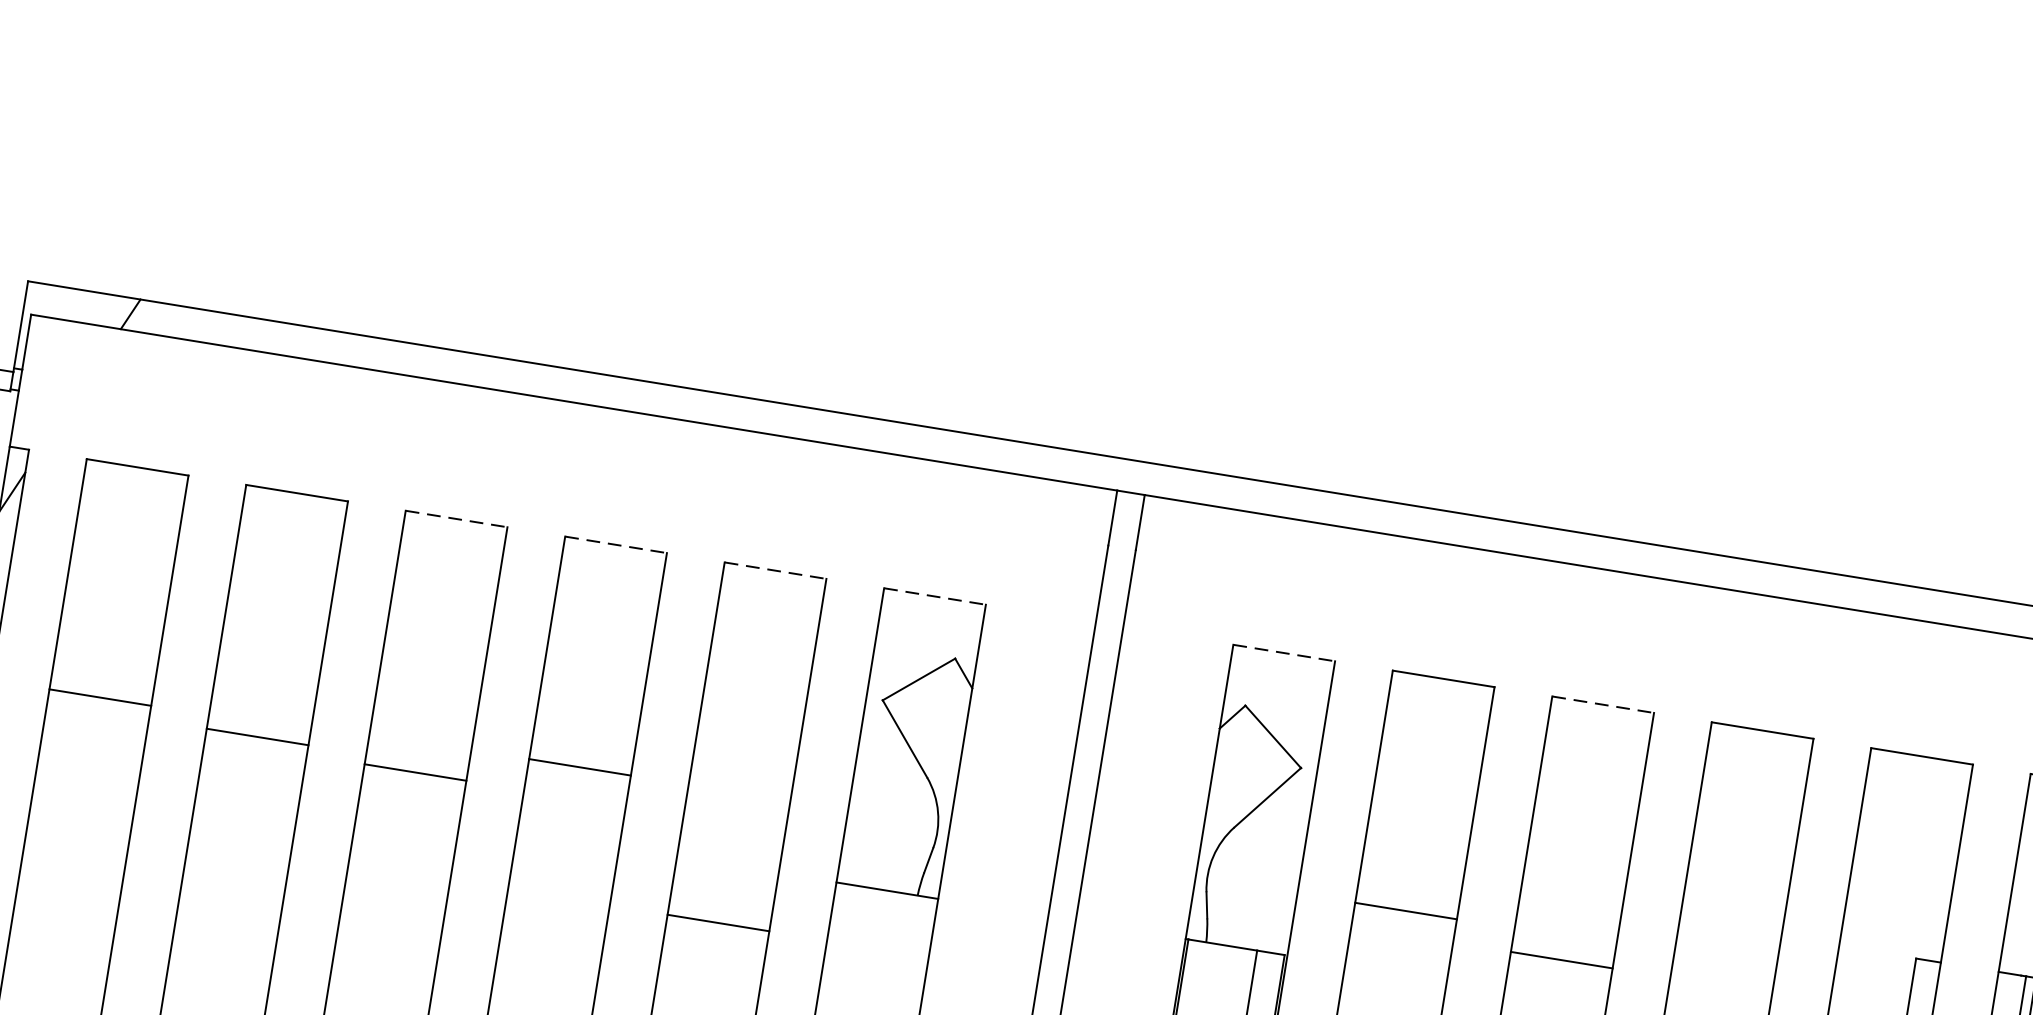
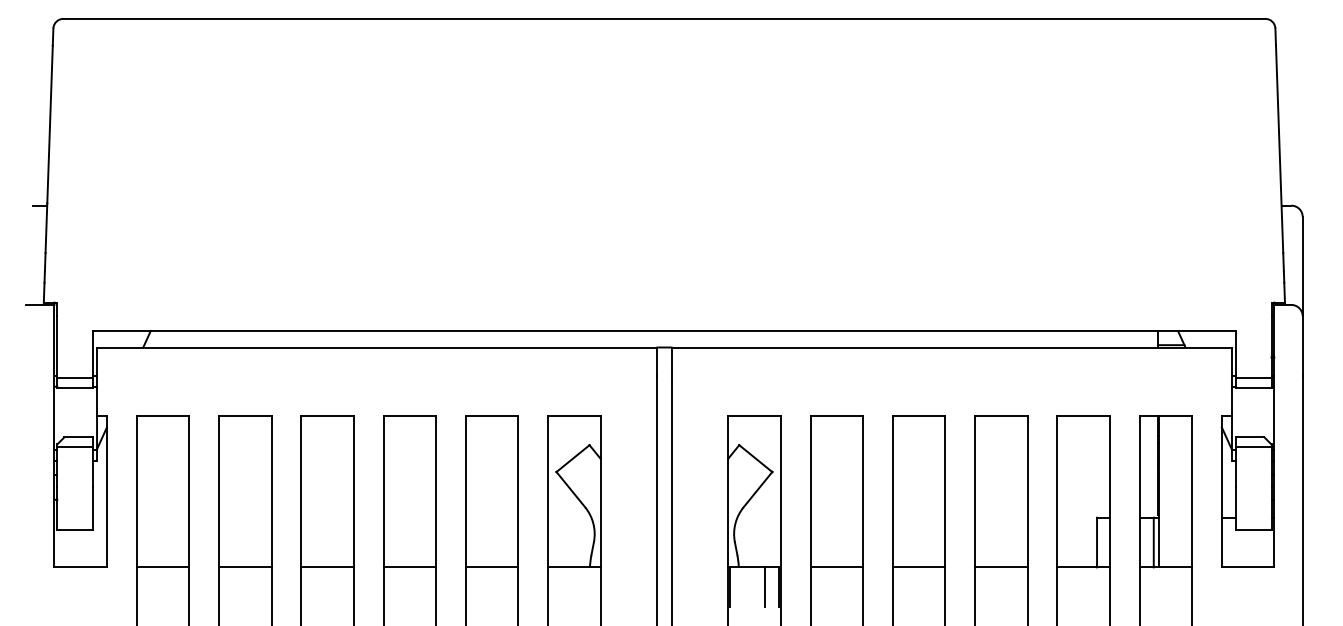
line: (458, 519) -> (328, 415), dashed -> solid
line: (617, 544) -> (410, 415), dashed -> solid
line: (776, 570) -> (492, 415), dashed -> solid
line: (935, 596) -> (574, 415), dashed -> solid
line: (1284, 652) -> (754, 415), dashed -> solid
line: (99, 697) -> (162, 567), moved
line: (1604, 704) -> (919, 415), dashed -> solid
line: (258, 737) -> (245, 567), moved
line: (579, 767) -> (409, 567), moved
line: (415, 772) -> (327, 567), moved
line: (1405, 911) -> (836, 567), moved
line: (717, 923) -> (491, 567), moved
line: (1560, 960) -> (918, 567), moved

